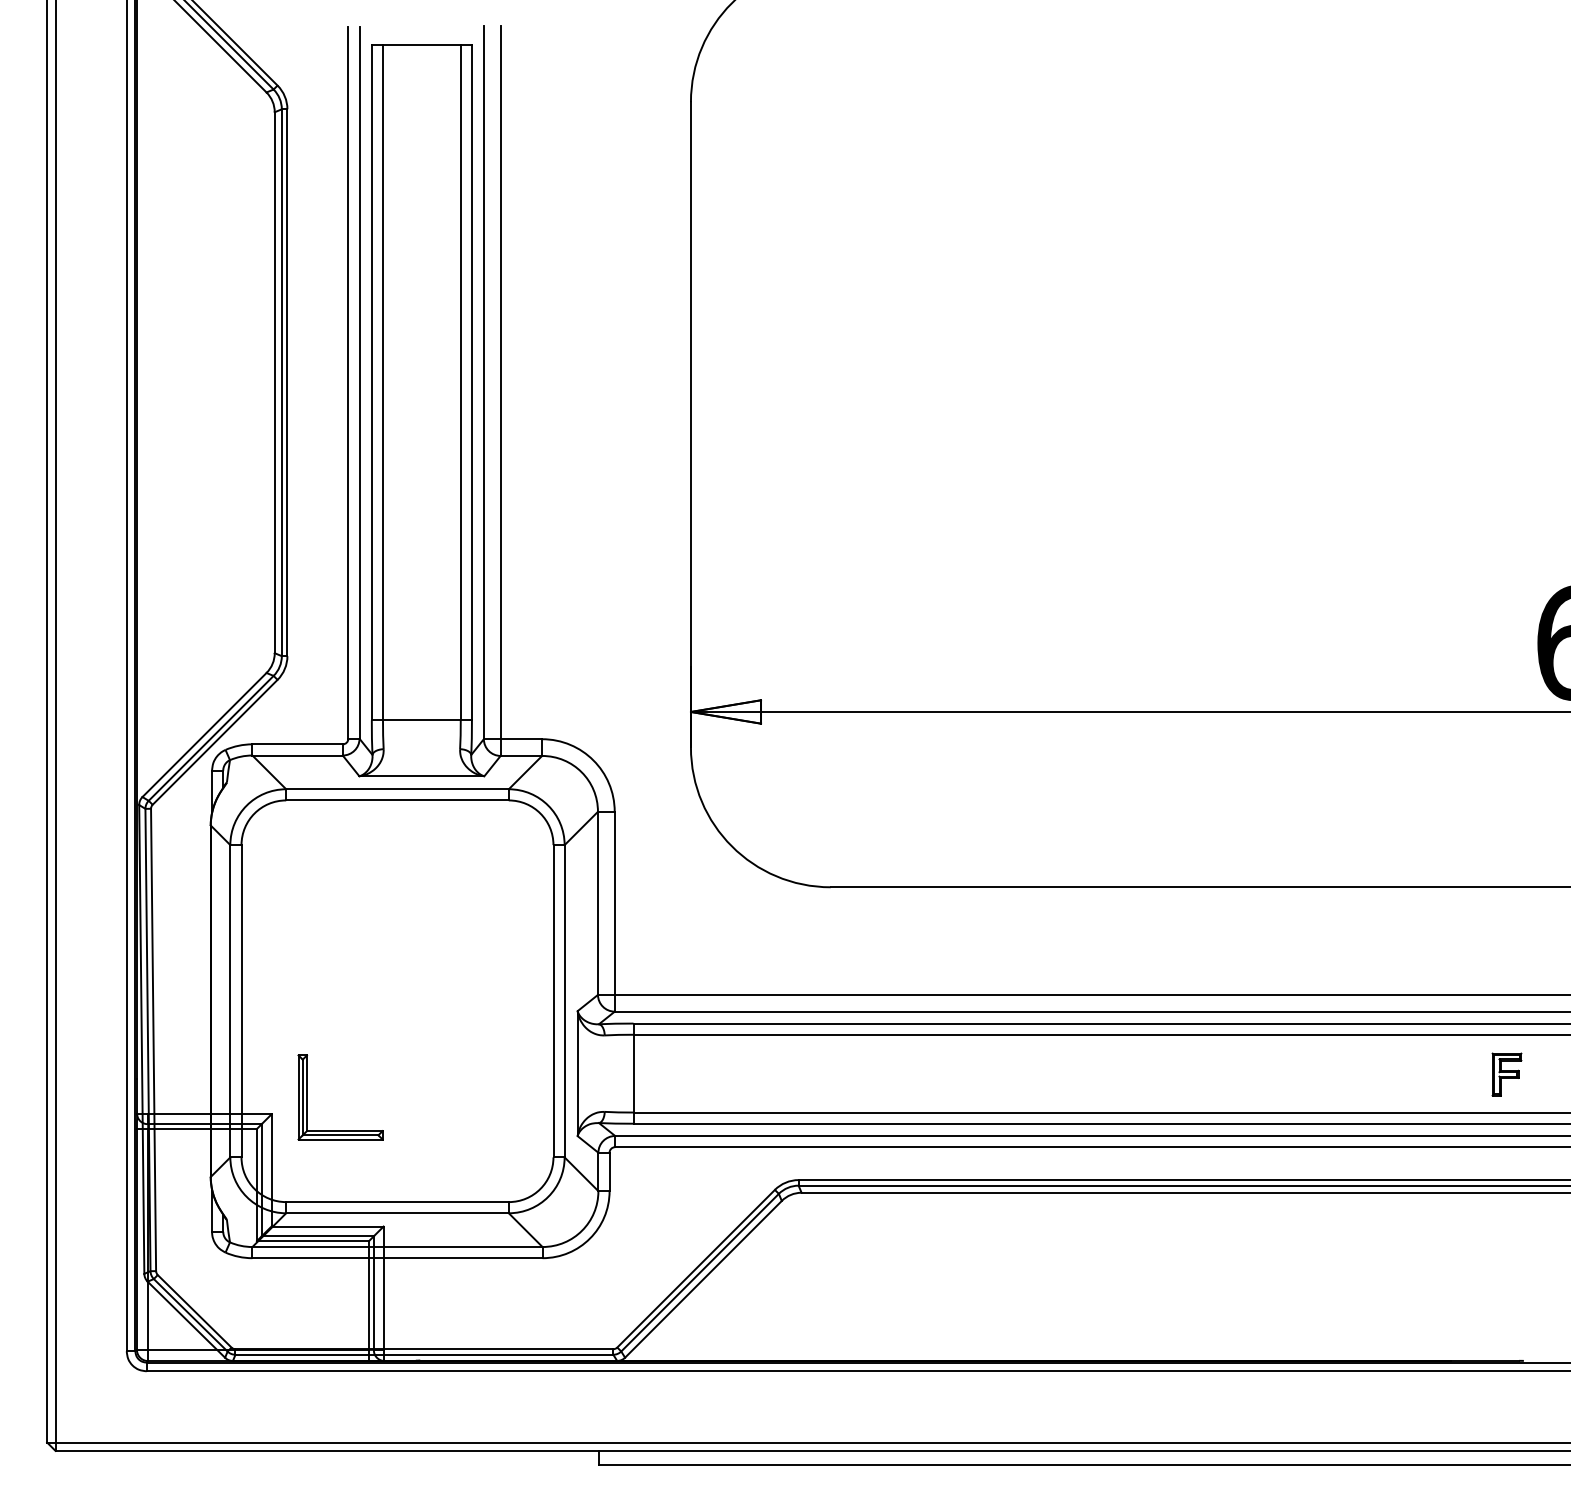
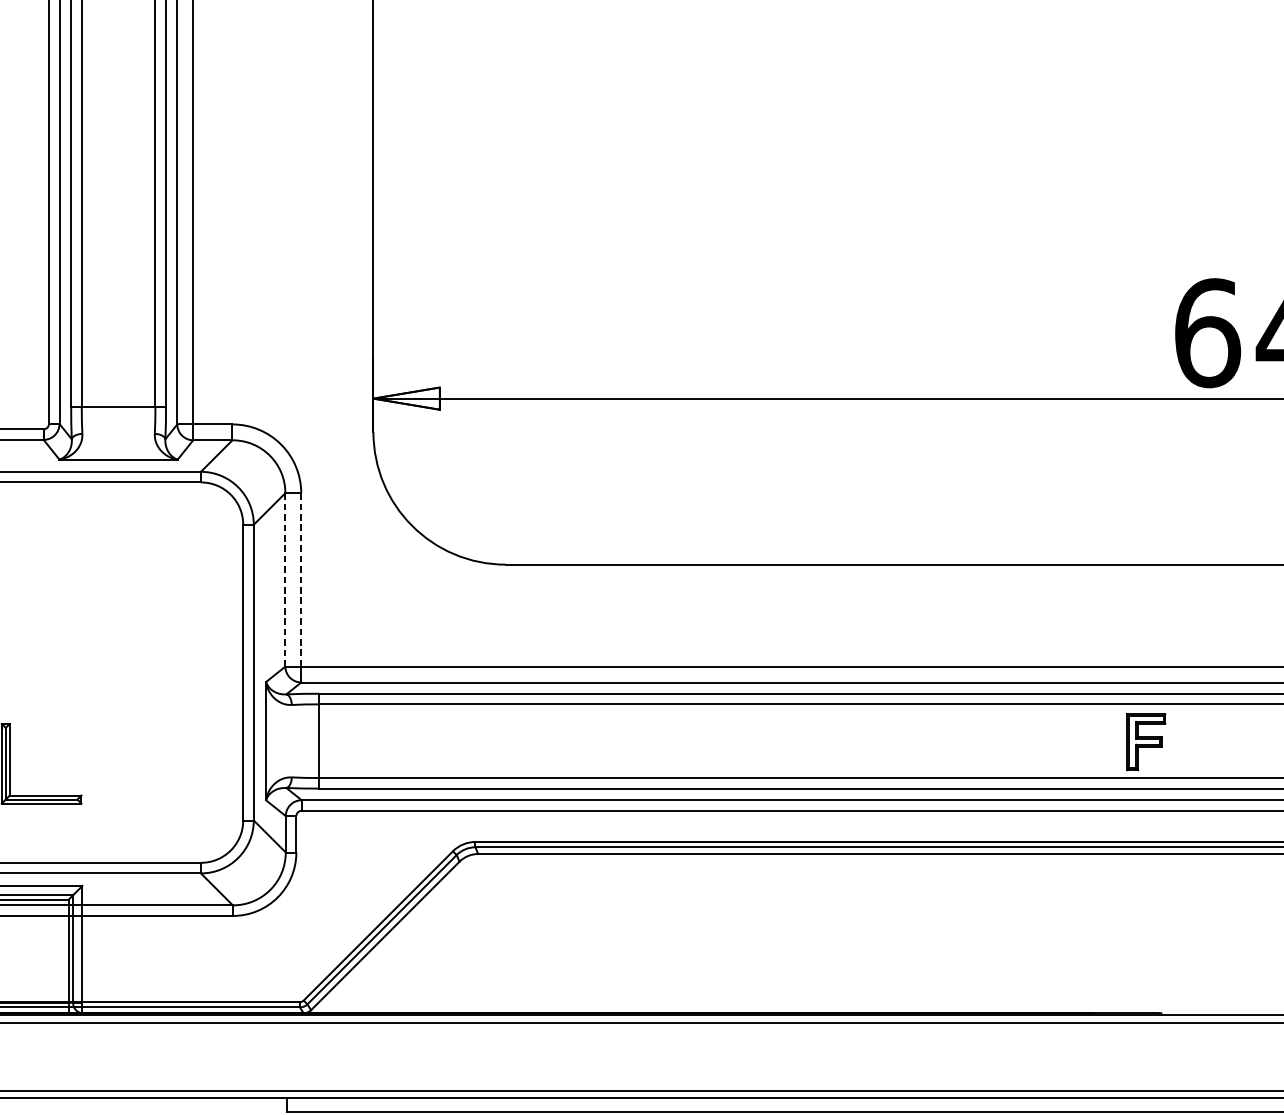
line: (597, 903) -> (284, 580), solid -> dashed
line: (614, 903) -> (301, 580), solid -> dashed
part: (1506, 1074) -> (1145, 741), size x1.4

